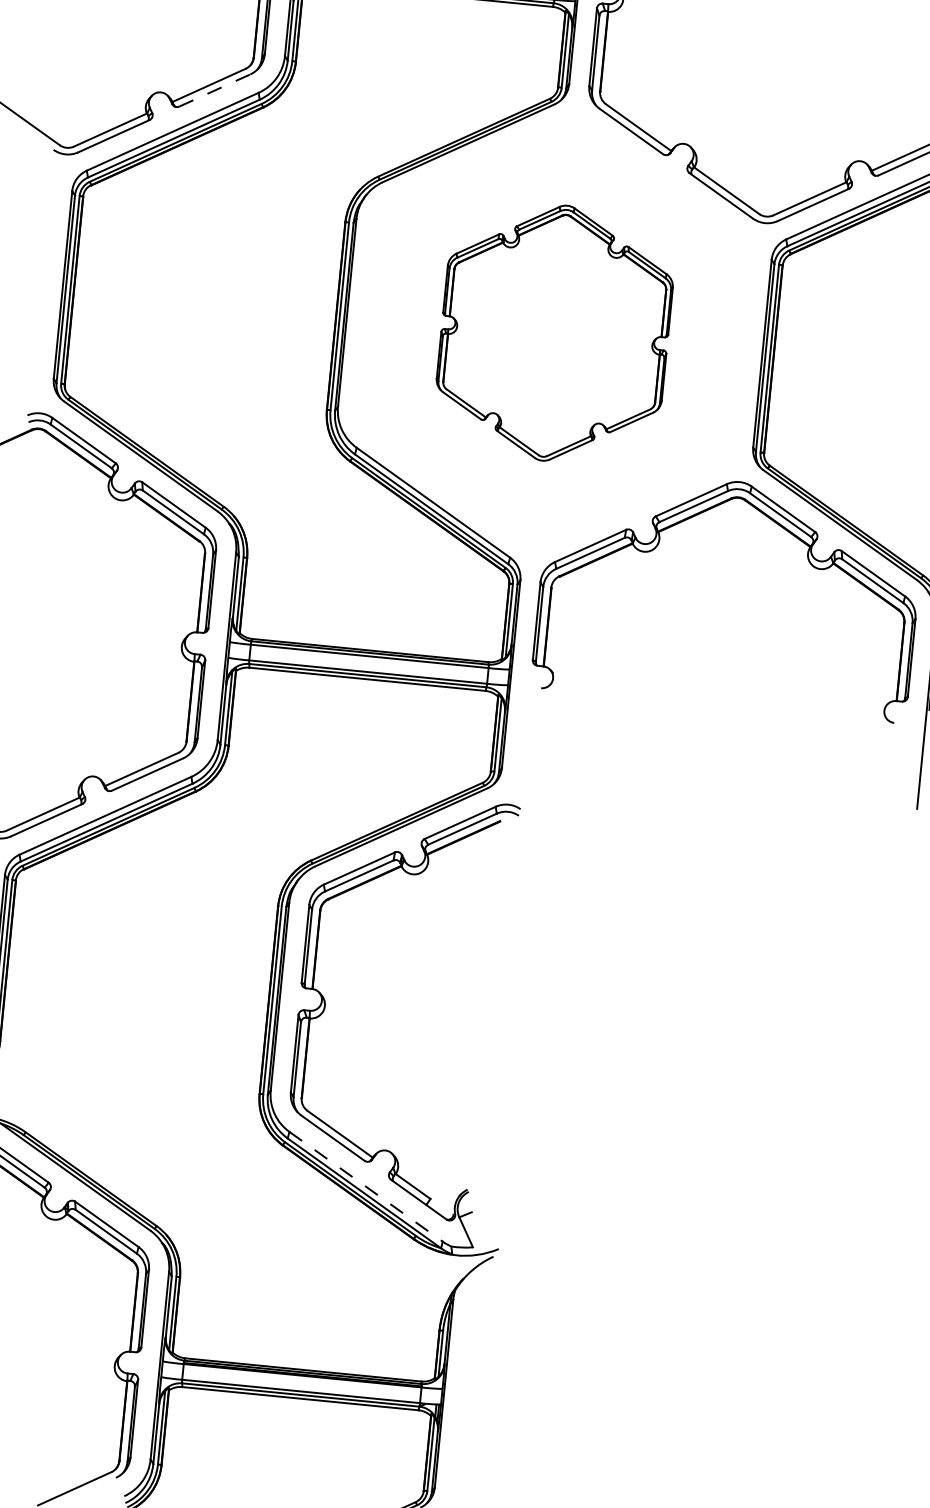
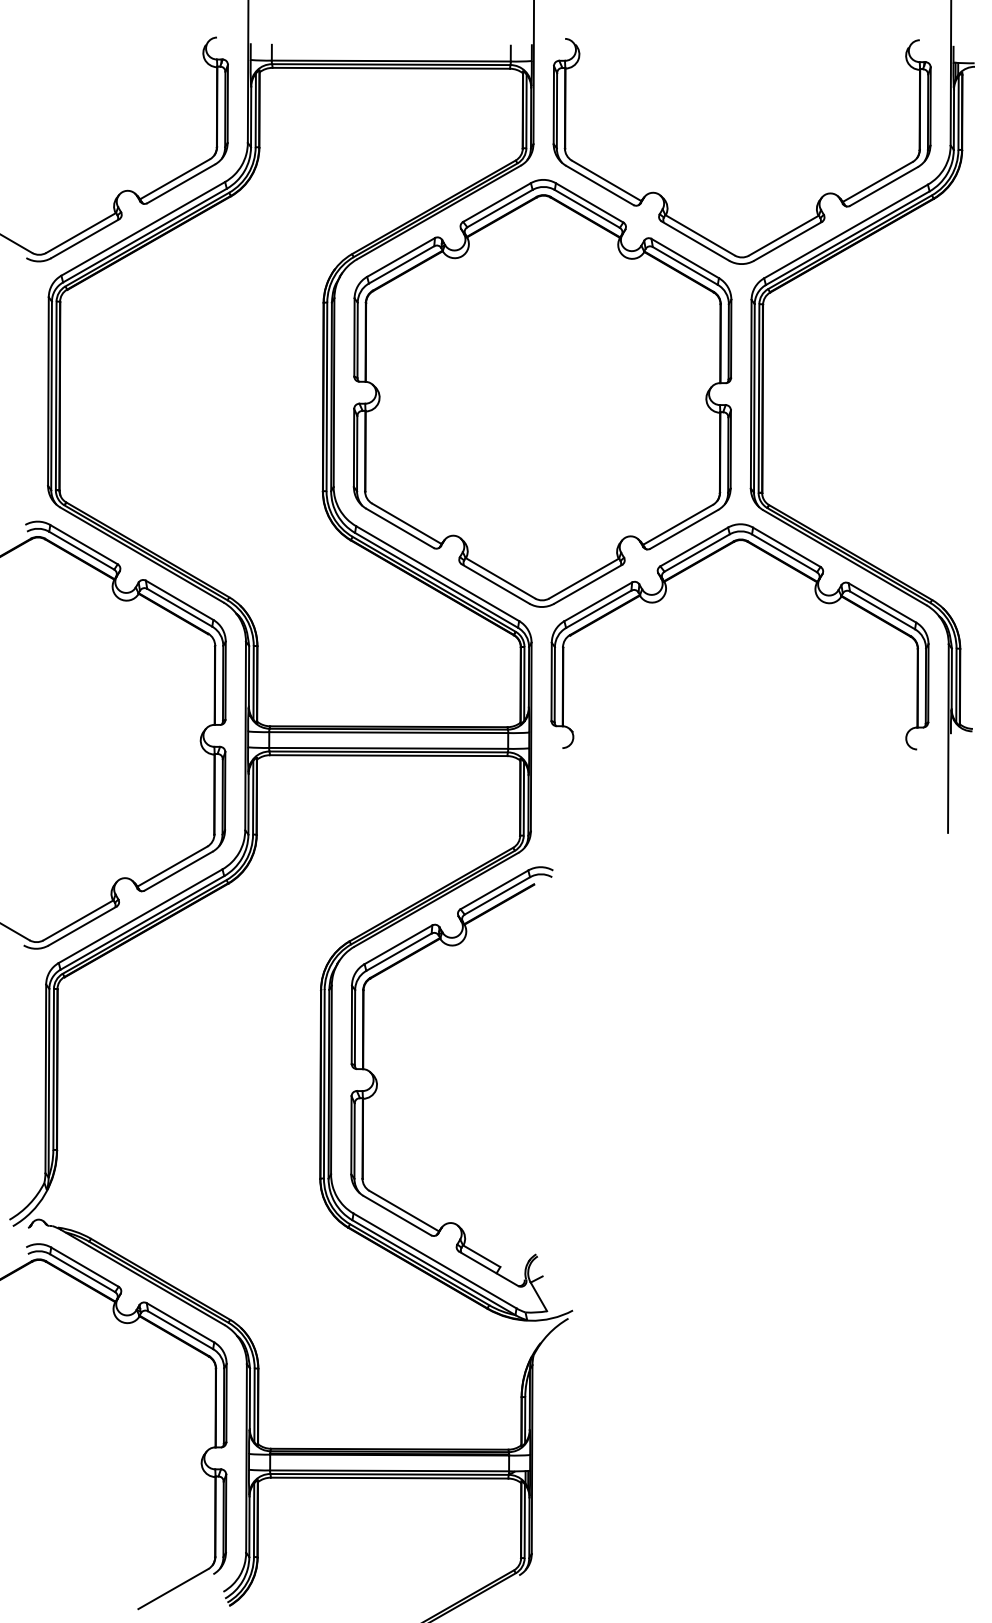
line: (215, 90) -> (181, 183), dashed -> solid
part: (554, 333) -> (542, 393), size x1.67
line: (366, 1187) -> (435, 1261), dashed -> solid

